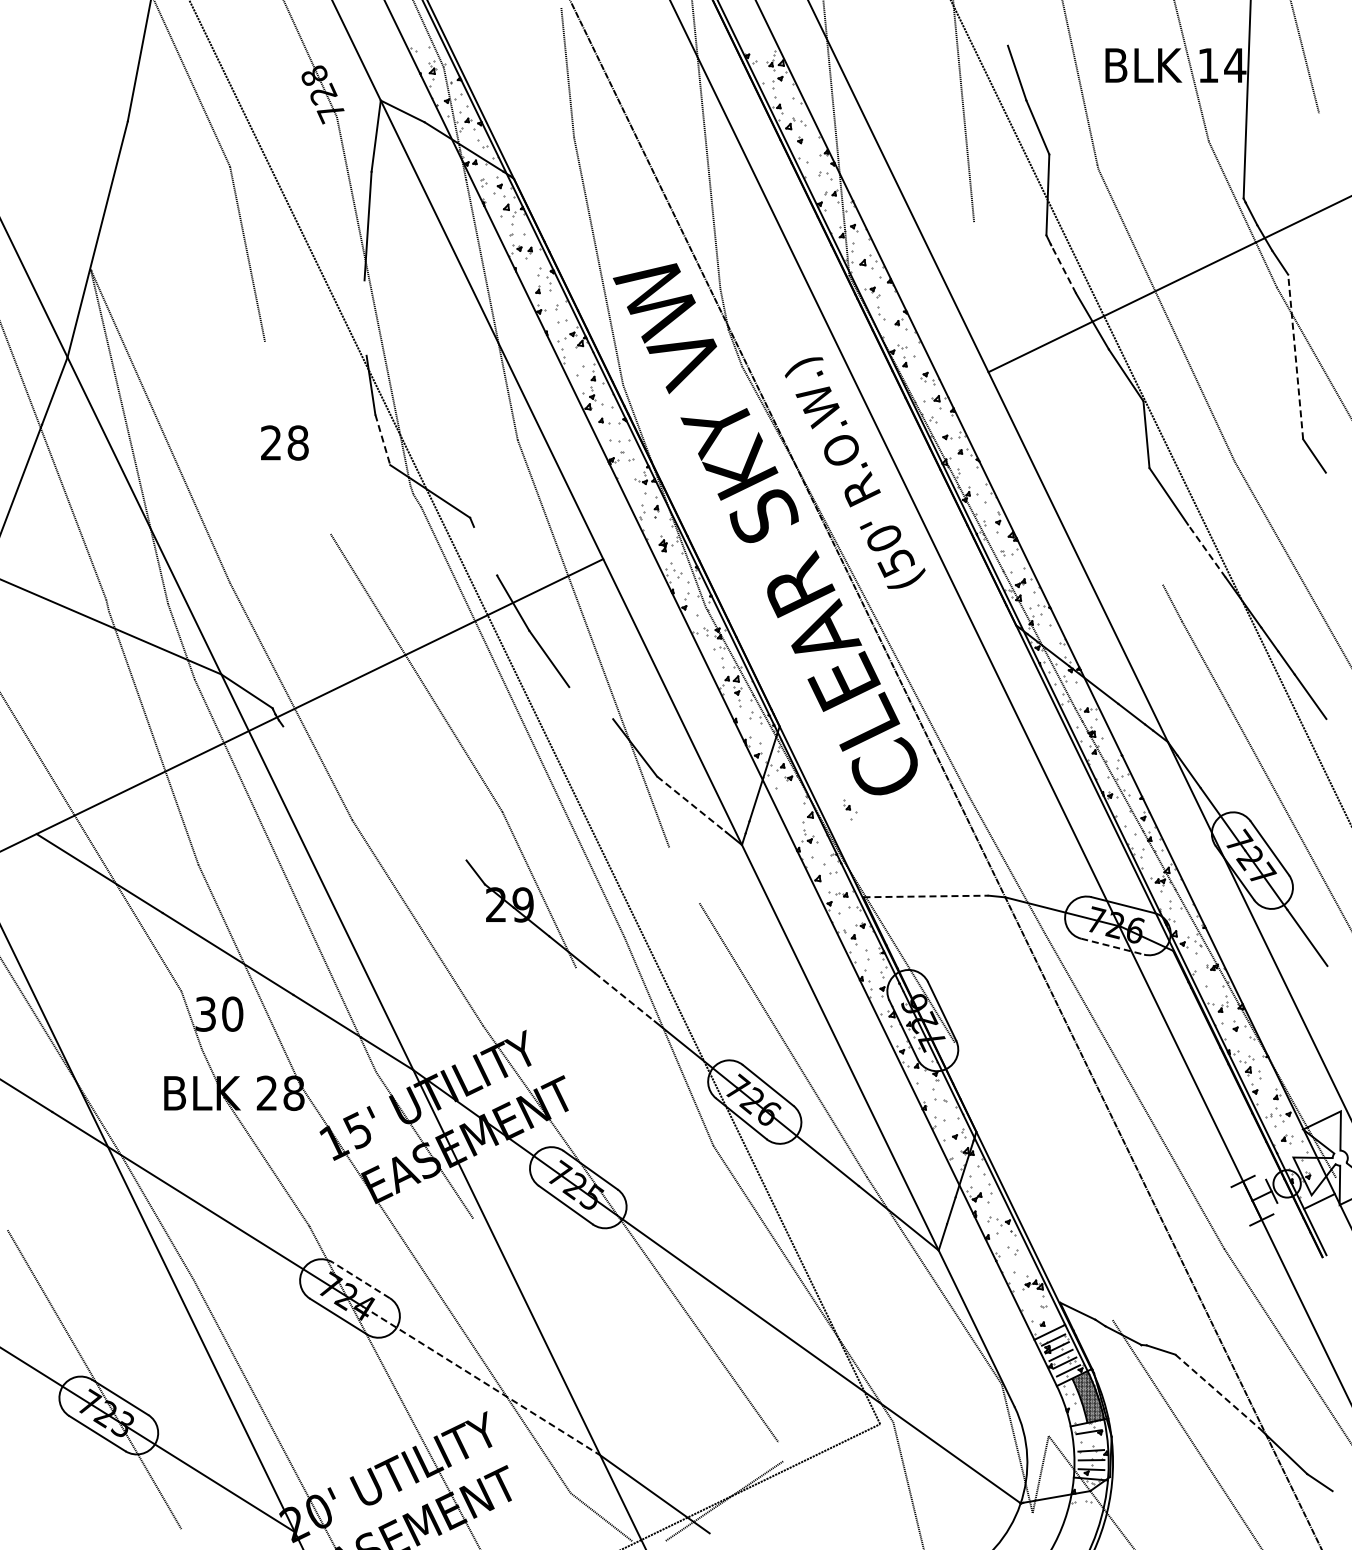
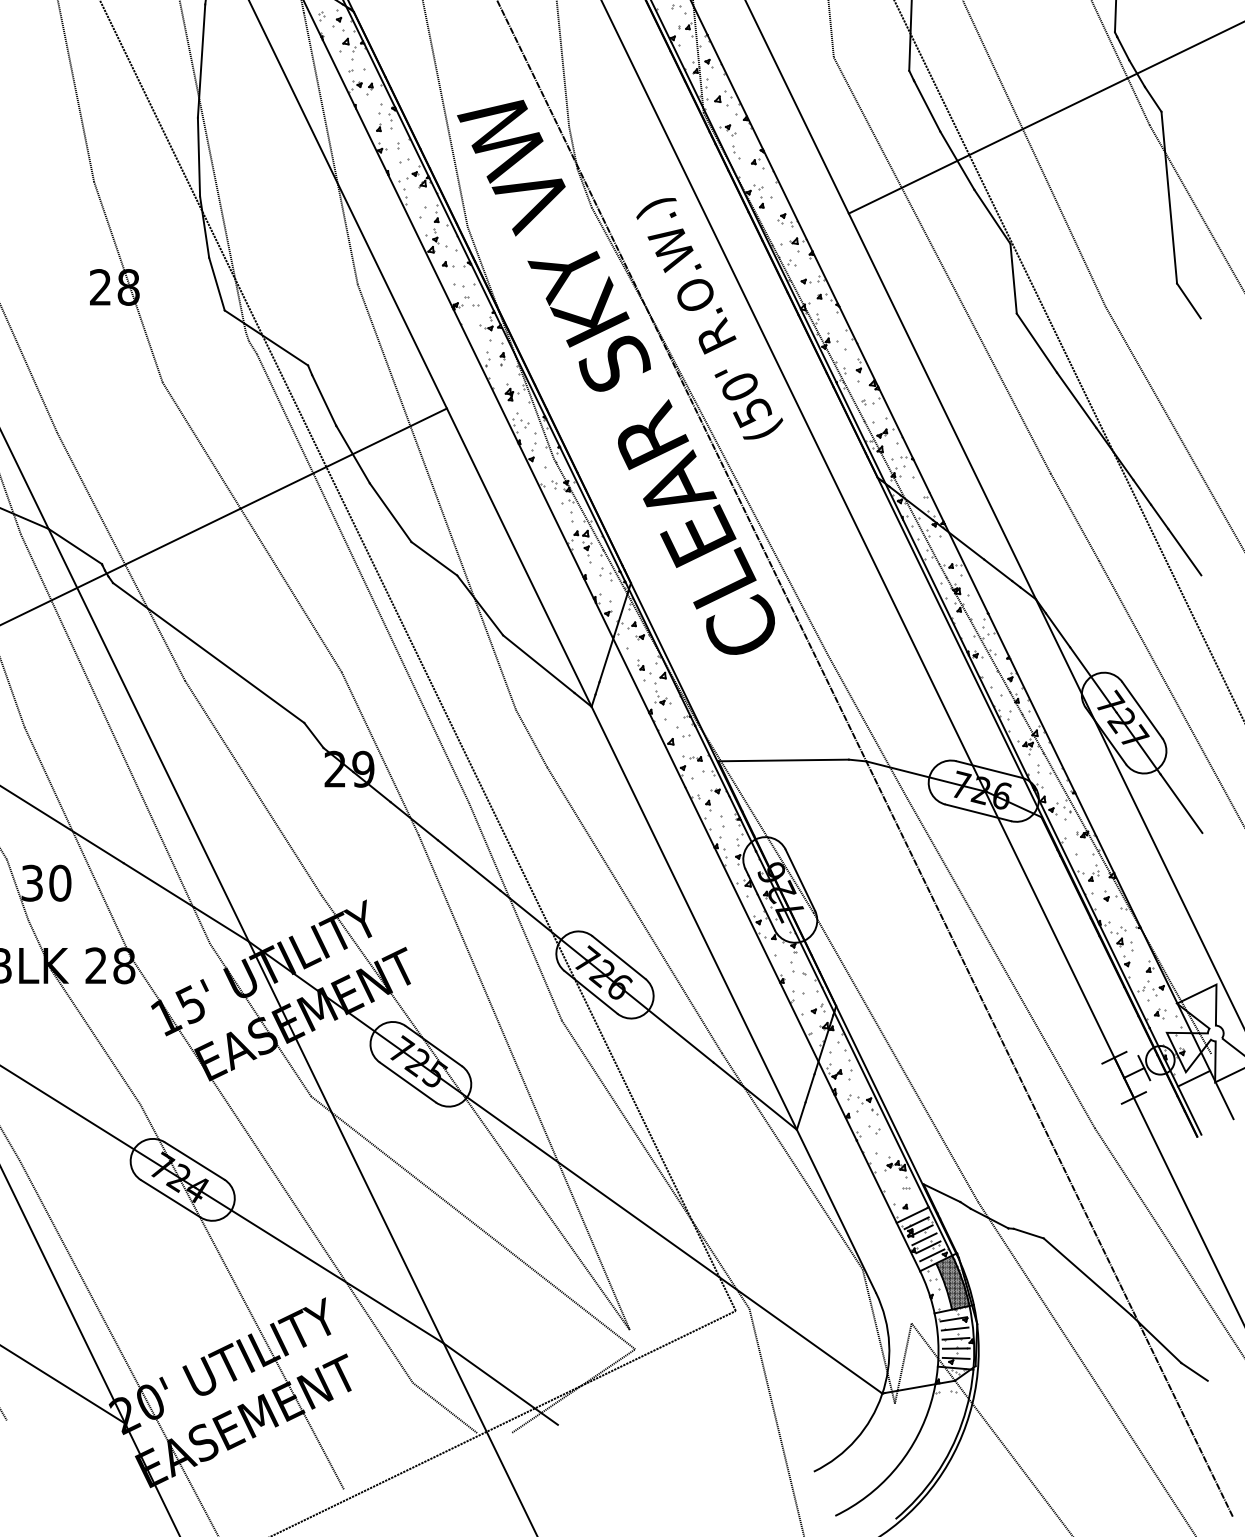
line: (1063, 269) -> (927, 106), dashed -> solid
line: (365, 317) -> (198, 156), added
line: (1295, 356) -> (1169, 197), dashed -> solid
line: (1068, 403) -> (932, 246), added
line: (297, 437) -> (127, 281), added
line: (382, 440) -> (216, 284), dashed -> solid
line: (485, 550) -> (324, 399), added
line: (1206, 551) -> (1076, 400), dashed -> solid
line: (591, 703) -> (434, 559), added
line: (374, 793) -> (208, 653), added
line: (691, 804) -> (538, 664), dashed -> solid
part: (850, 809) -> (644, 669), moved
line: (684, 875) -> (531, 738), added
line: (926, 896) -> (784, 760), dashed -> solid
line: (1113, 946) -> (979, 812), dashed -> solid
line: (625, 997) -> (470, 865), dashed -> solid
line: (1033, 1181) -> (895, 1057), added
line: (677, 1205) -> (524, 1082), added
line: (361, 1280) -> (194, 1161), dashed -> solid
line: (628, 1339) -> (473, 1222), added
line: (481, 1381) -> (319, 1266), dashed -> solid
line: (1217, 1391) -> (1087, 1276), dashed -> solid
line: (1090, 1441) -> (955, 1329), added

